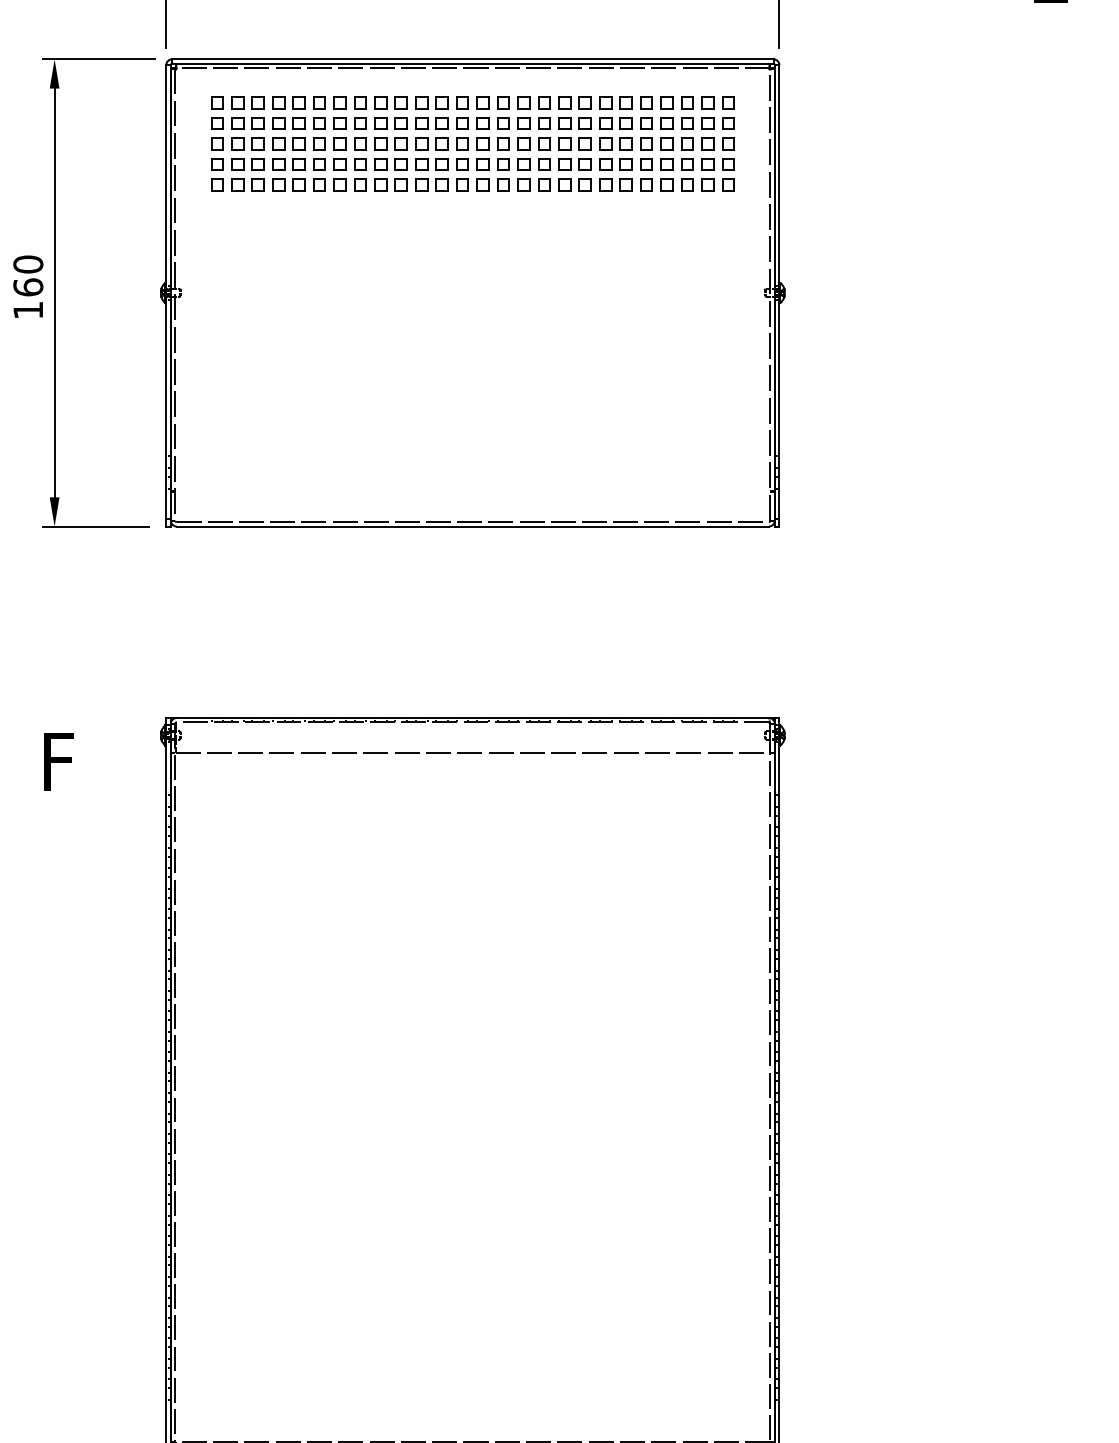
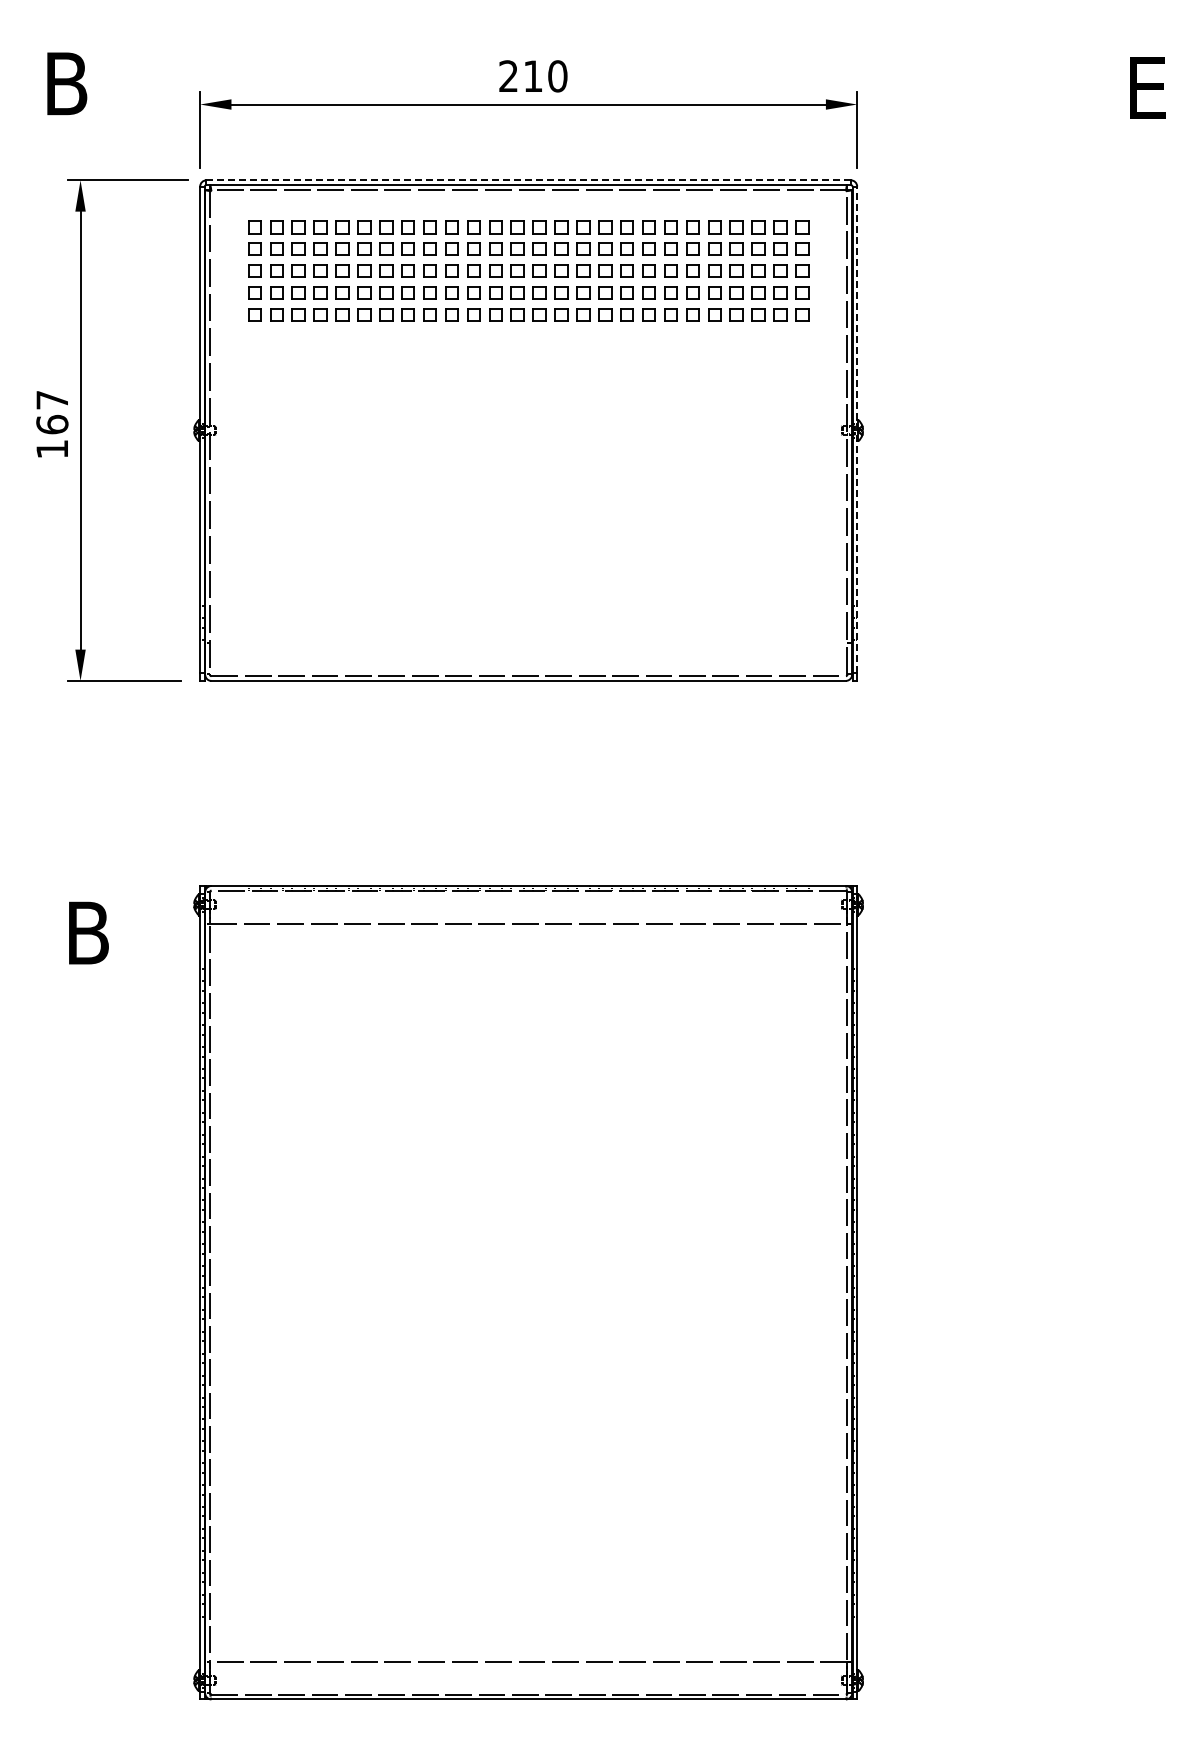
line: (473, 59) -> (529, 180), solid -> dashed
text: (28, 263) -> (52, 399), 160 -> 167
line: (779, 291) -> (857, 429), solid -> dashed
text: (62, 761) -> (88, 932), F -> B

